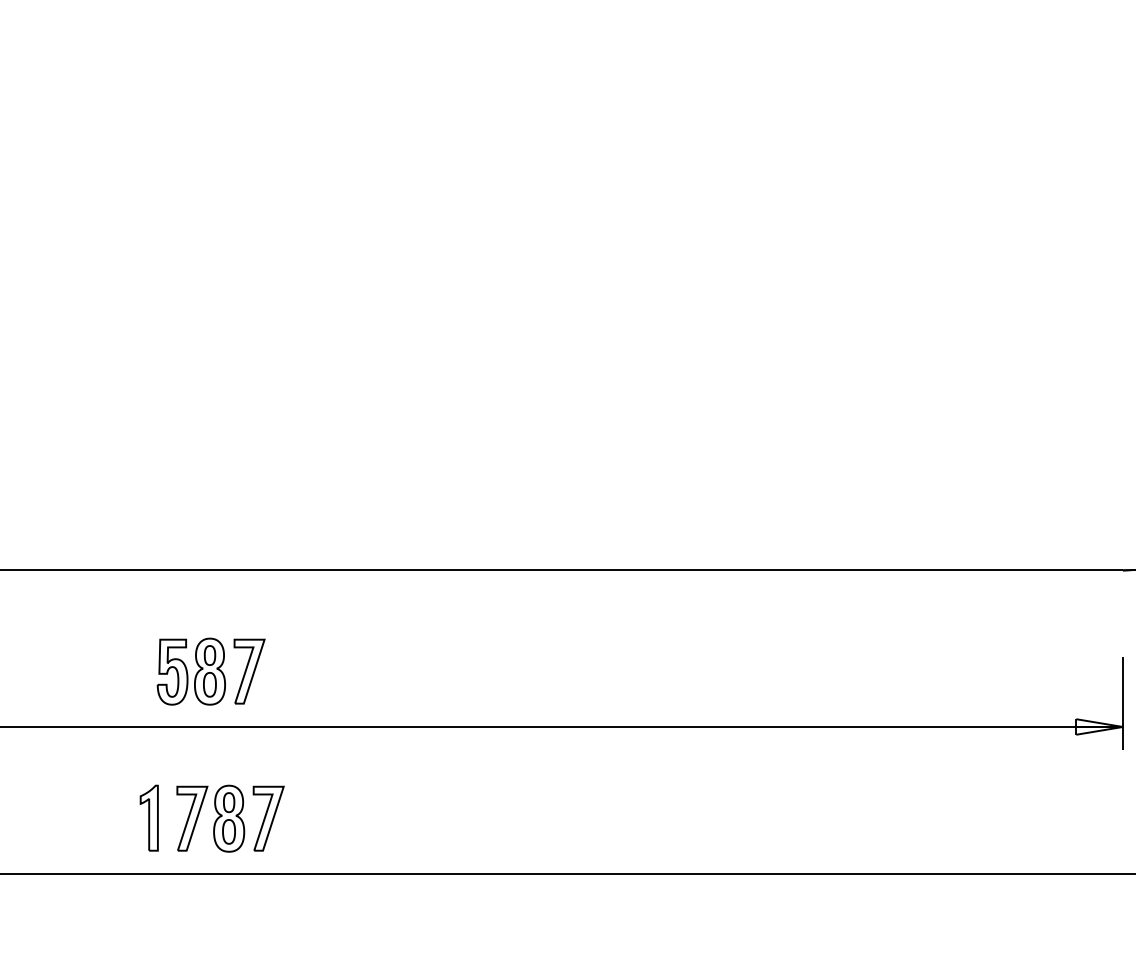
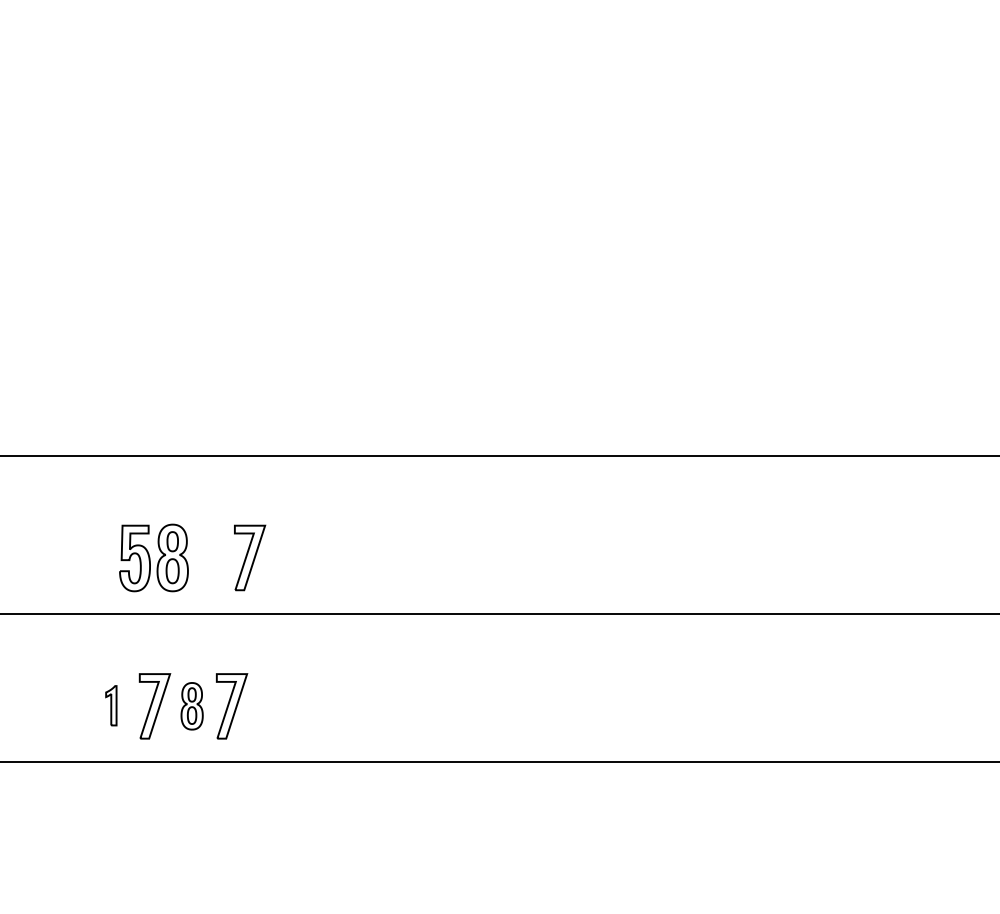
part: (249, 671) -> (249, 557), moved
part: (148, 817) -> (110, 705), size x0.6
part: (229, 818) -> (192, 706), size x0.7

